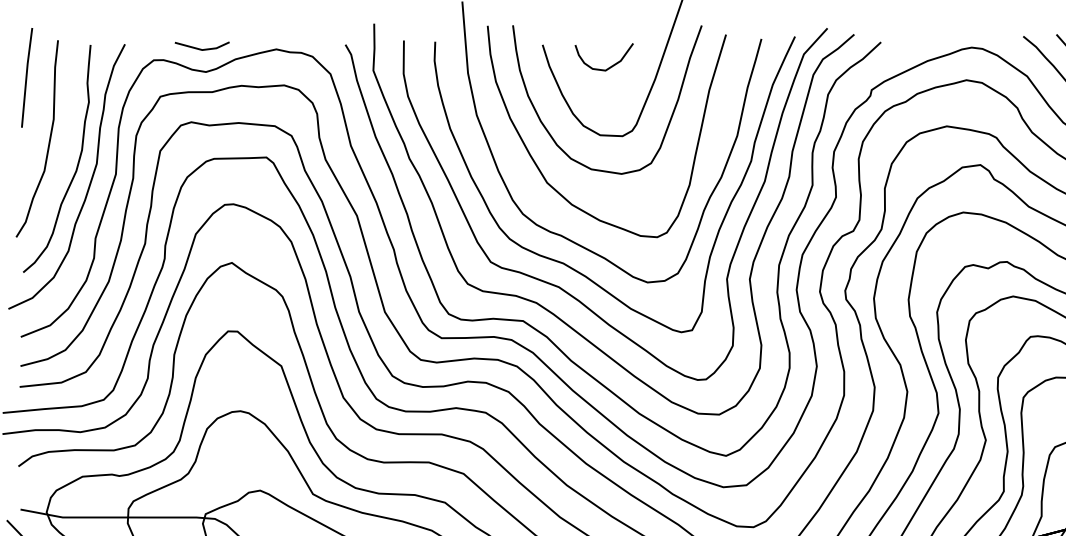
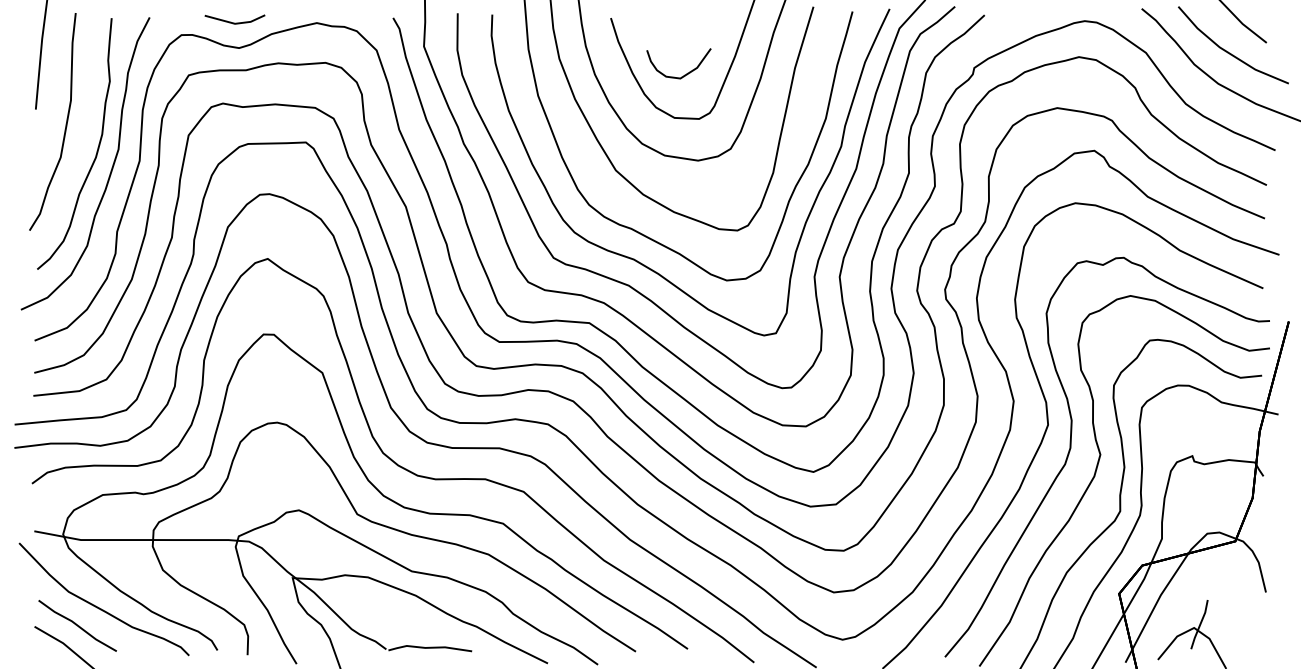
part: (609, 66) -> (684, 74), moved

